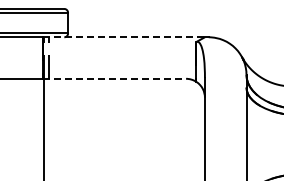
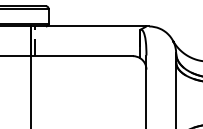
line: (124, 37) -> (88, 26), dashed -> solid
line: (115, 78) -> (82, 55), dashed -> solid

